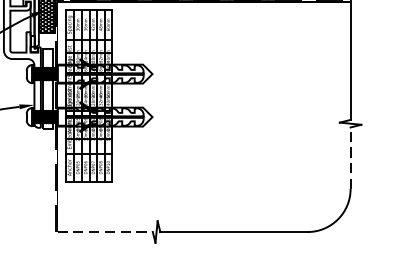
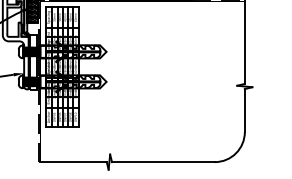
line: (350, 158) -> (244, 110), dashed -> solid
line: (106, 232) -> (74, 162), dashed -> solid

